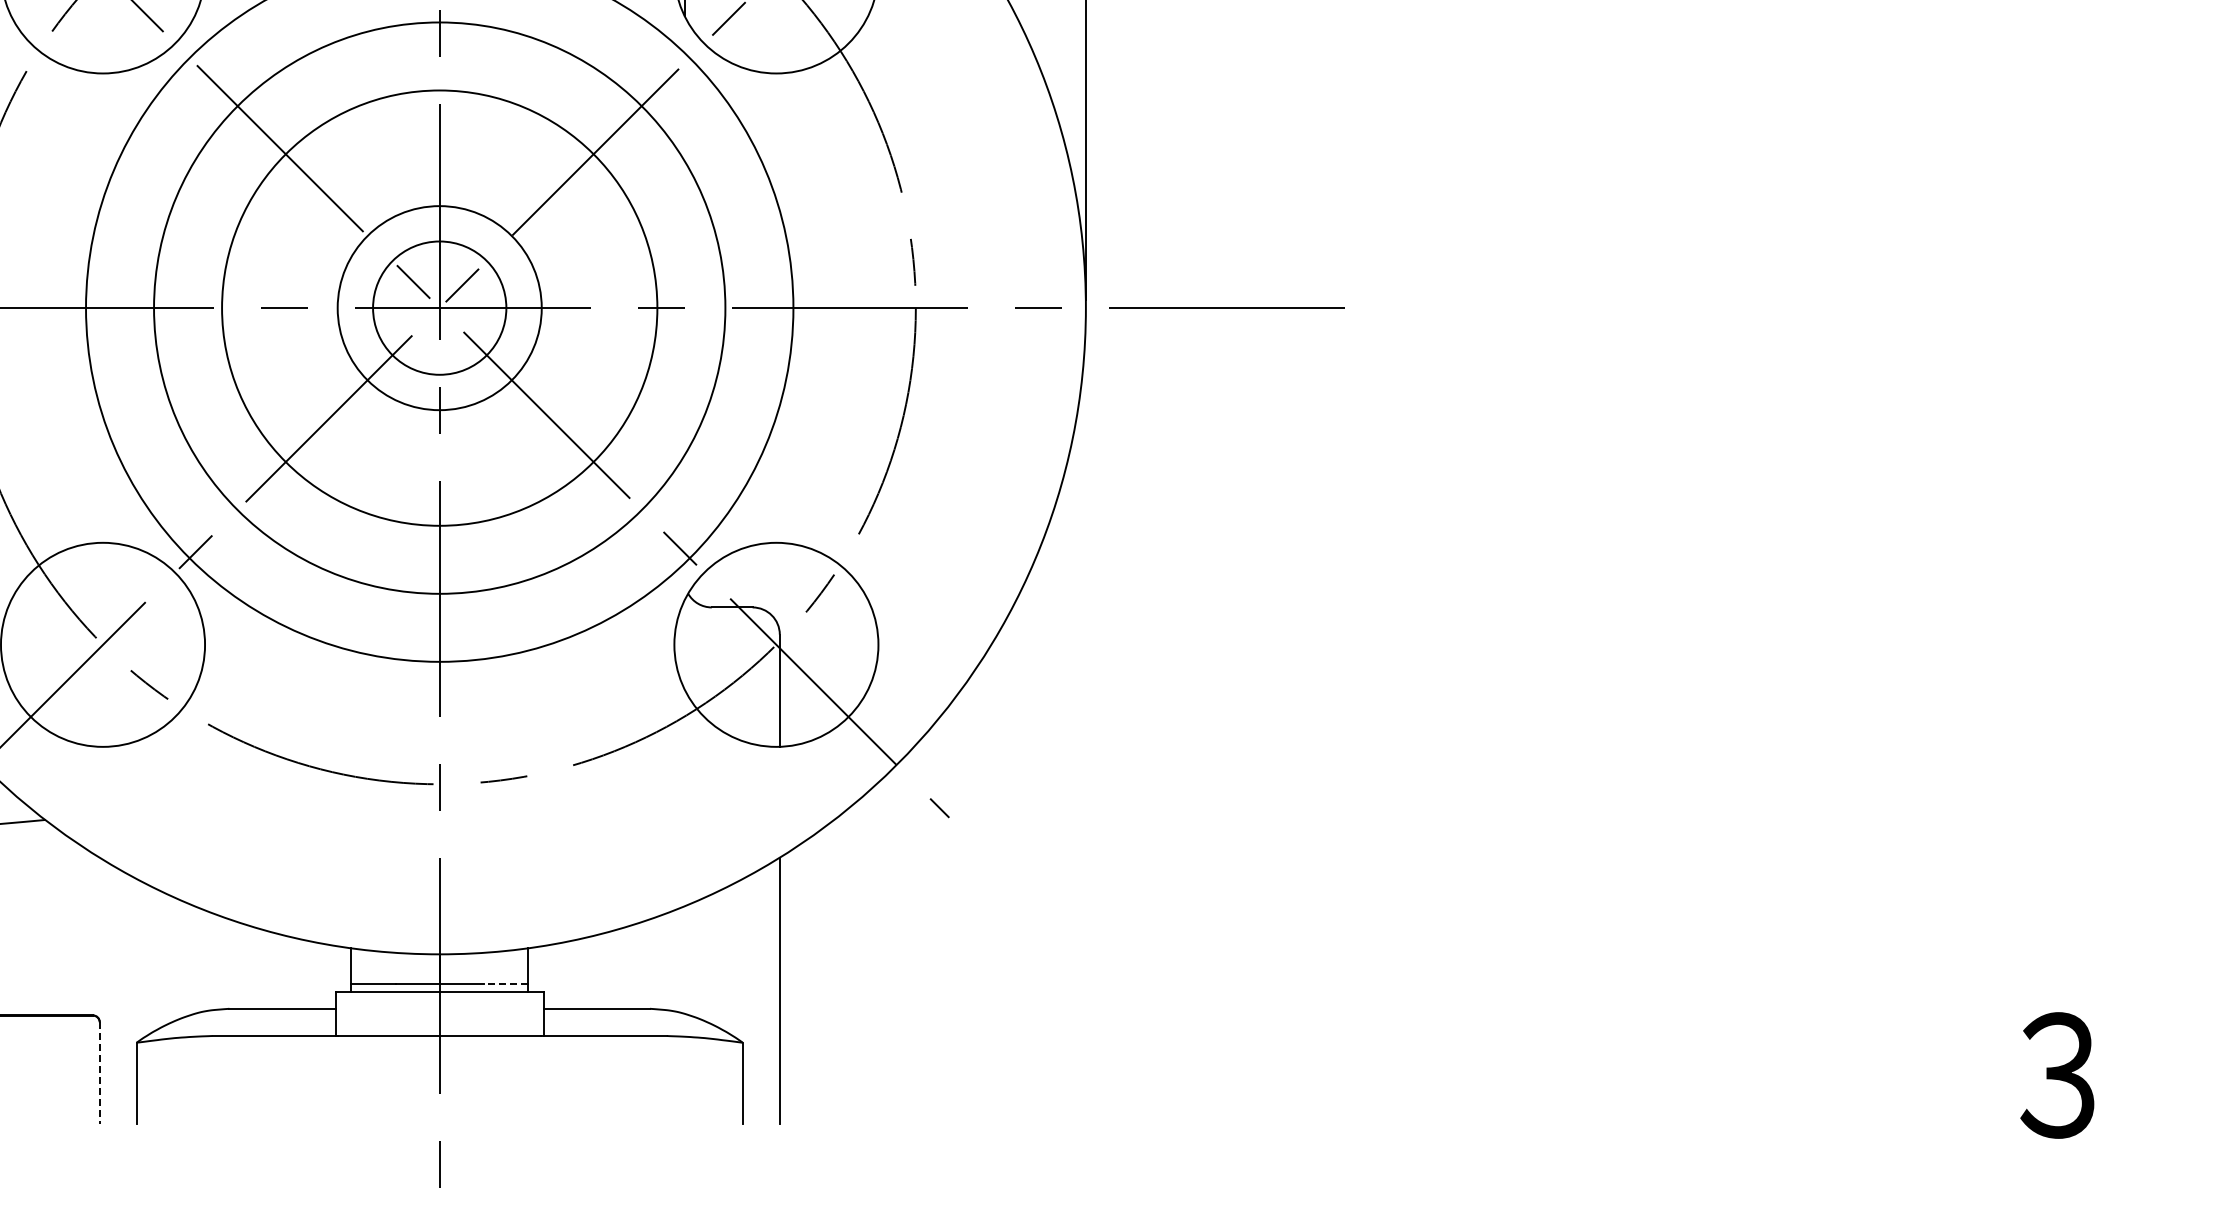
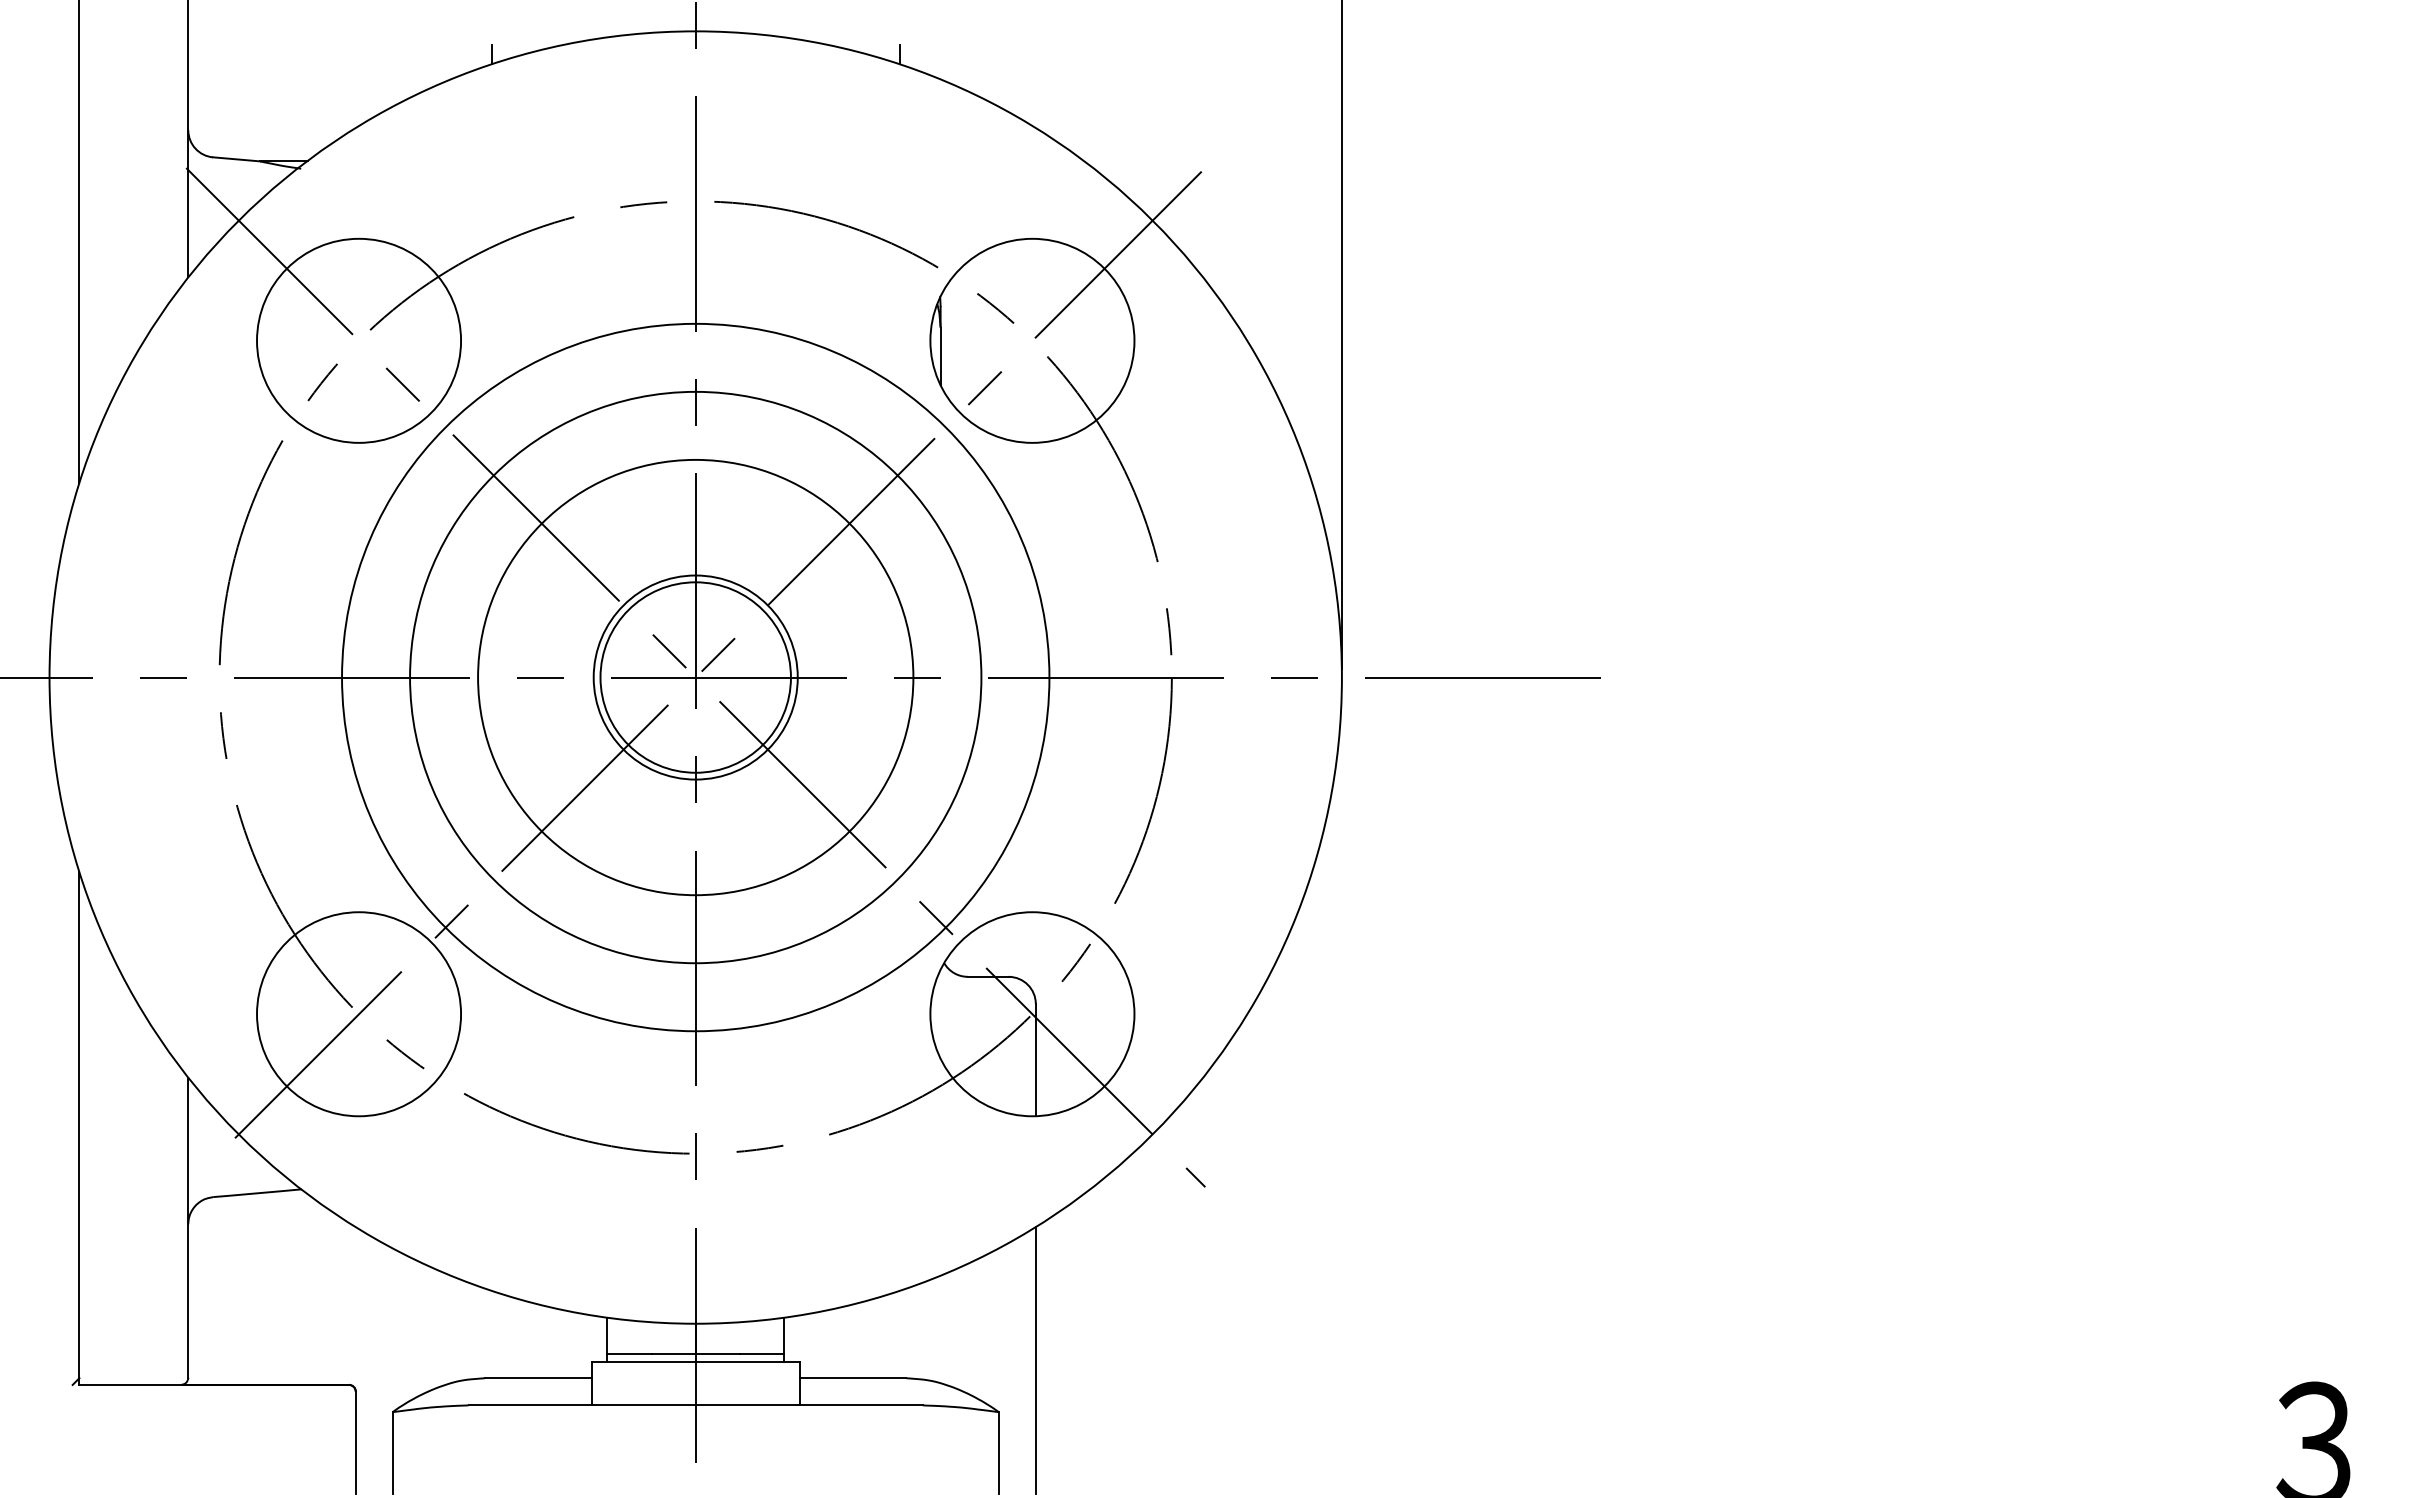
circle: (439, 308) -> (695, 677), size x1.43
line: (505, 984) -> (761, 1353), dashed -> solid
line: (99, 1074) -> (355, 1443), dashed -> solid

